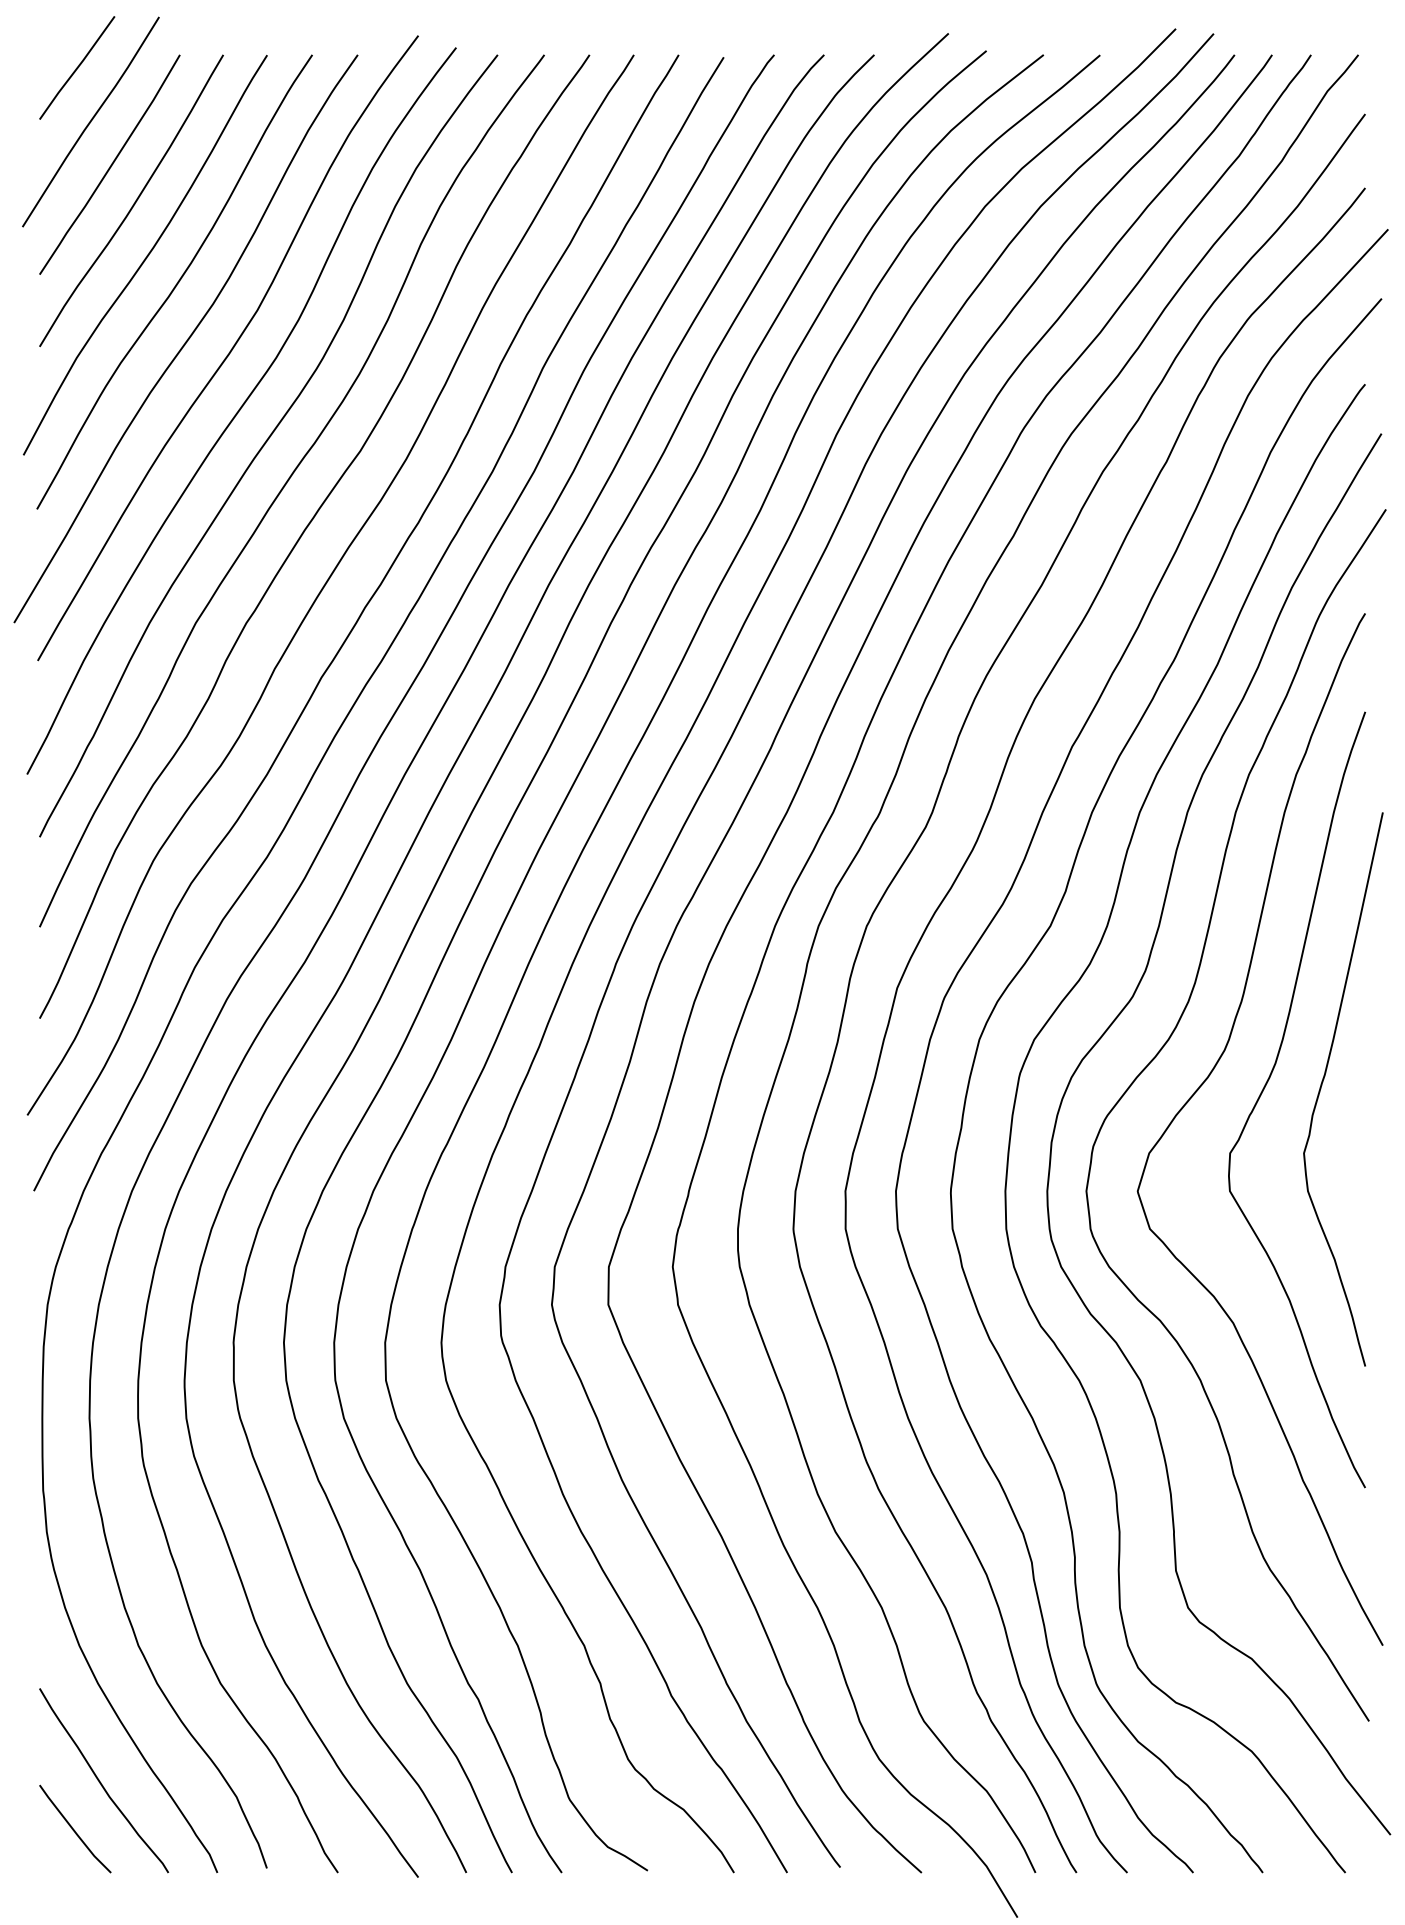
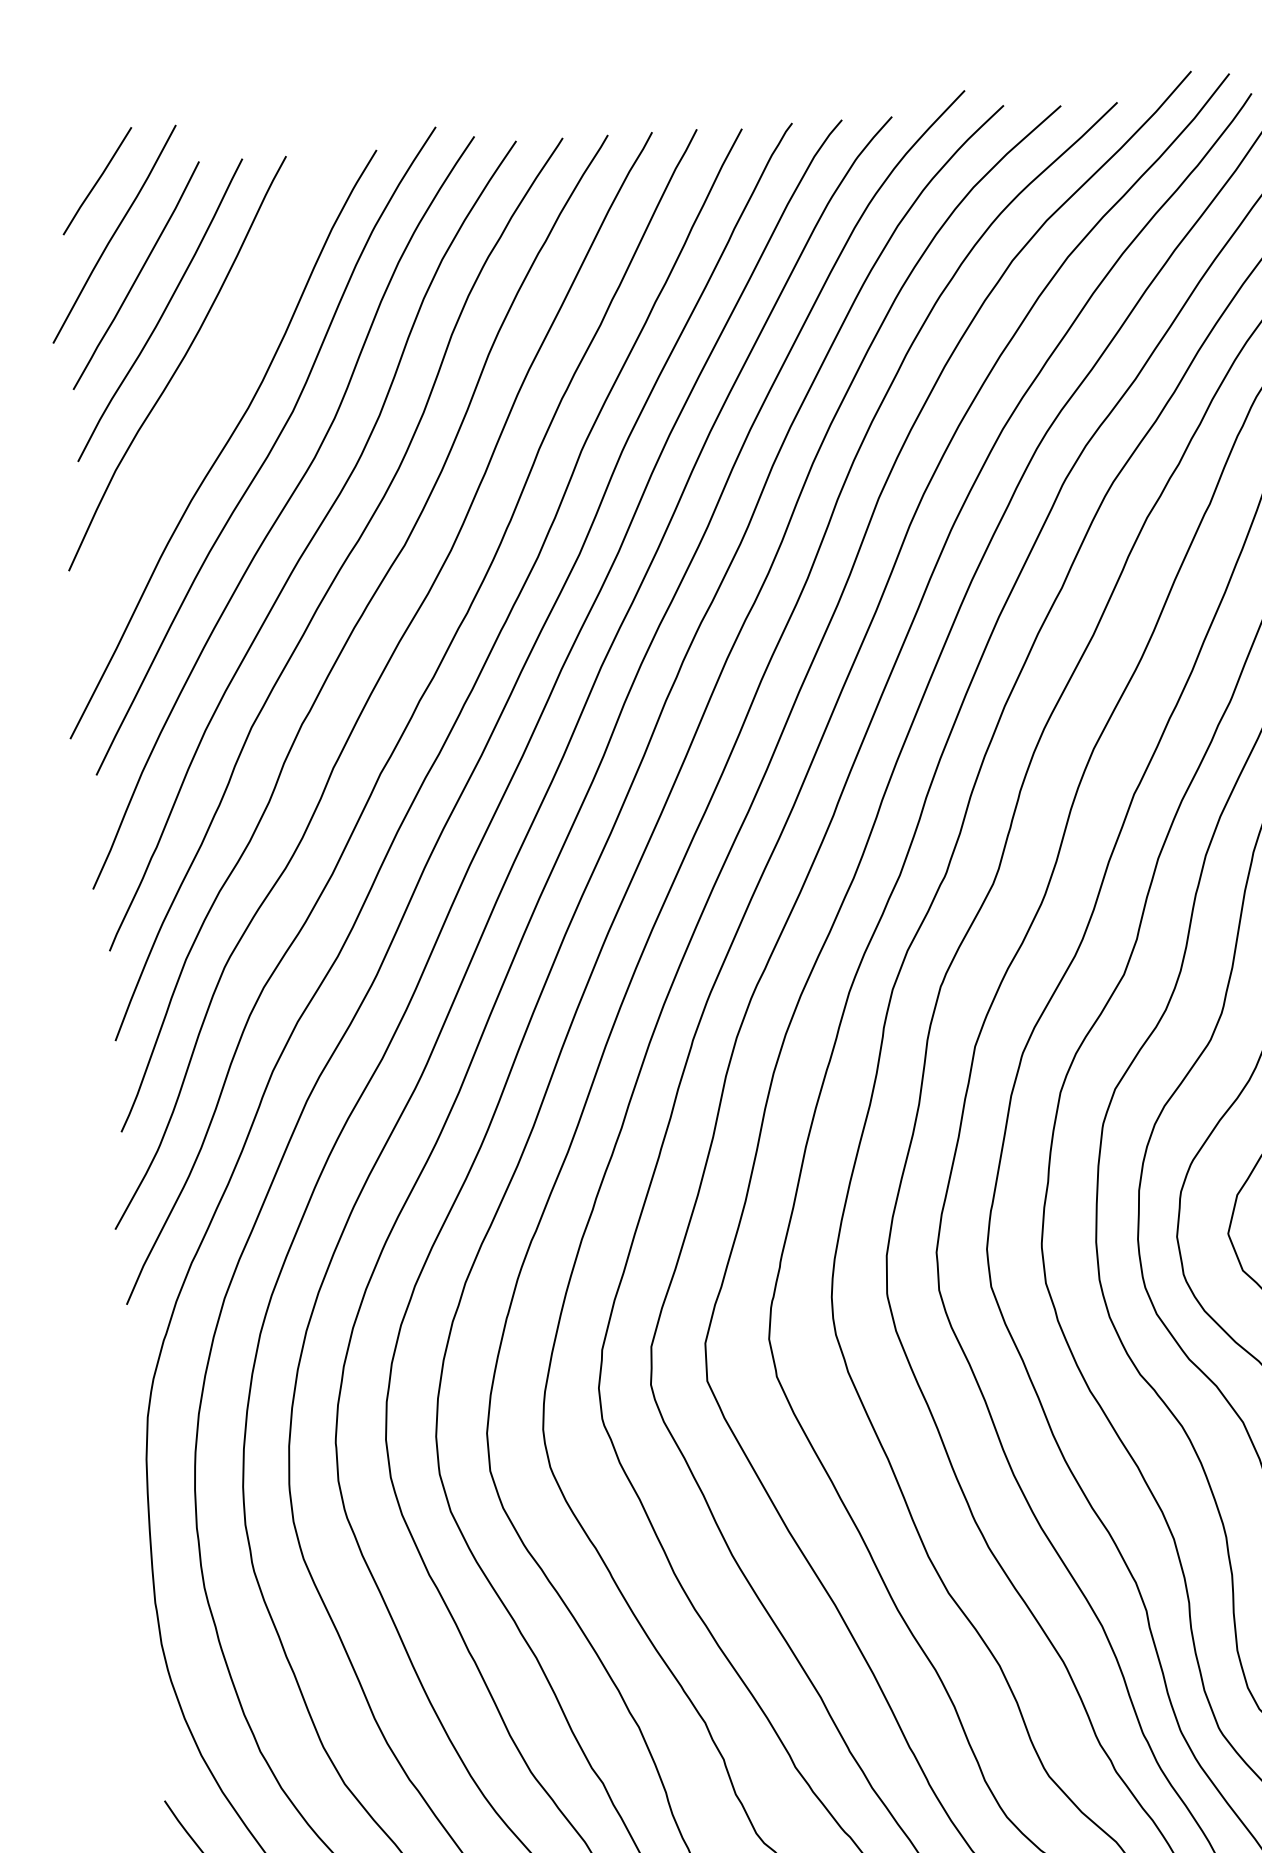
curve: (176, 283) -> (210, 389), removed

